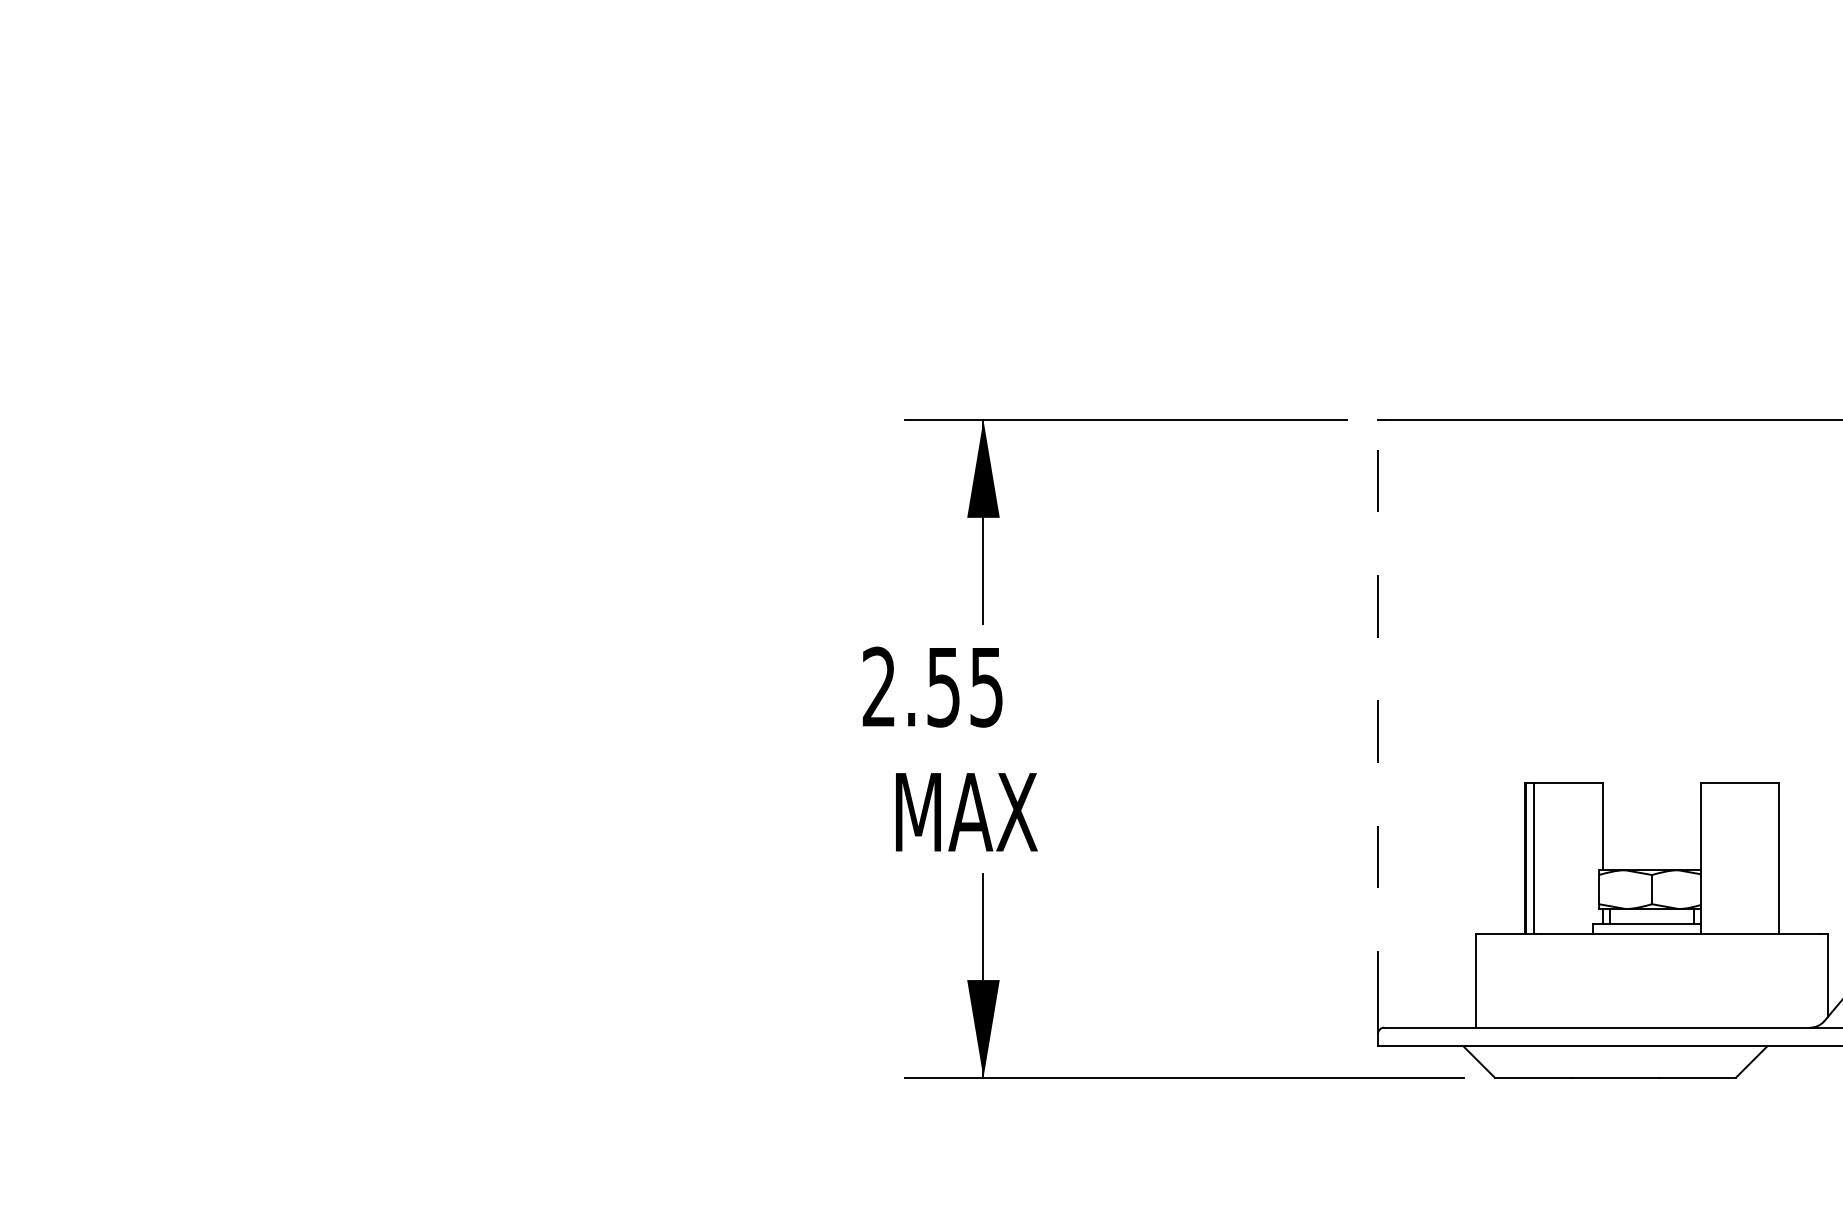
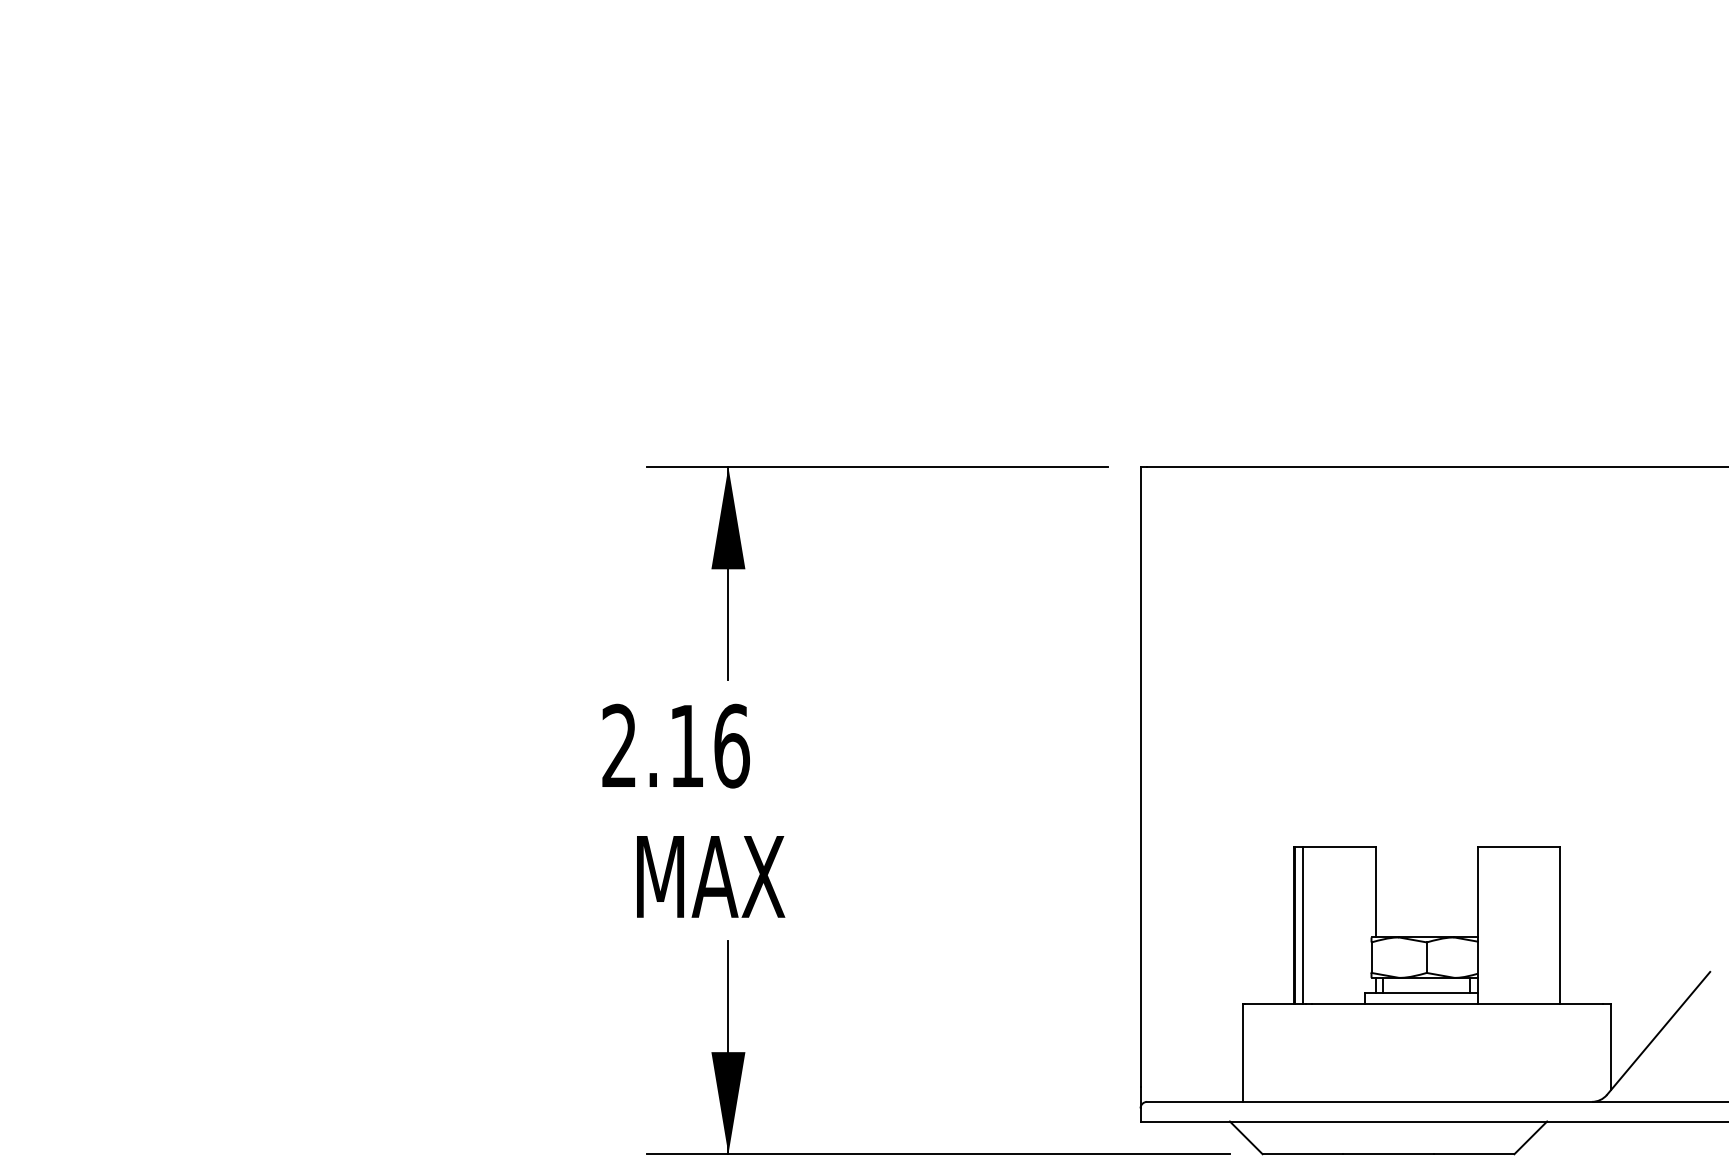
text: (965, 686) -> (709, 745), 2.55 -> 2.16
line: (1378, 716) -> (1141, 776), dashed -> solid

